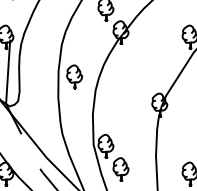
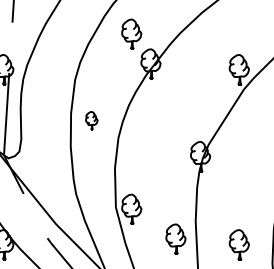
part: (74, 76) -> (91, 120), size x0.6
part: (120, 169) -> (175, 238), moved

